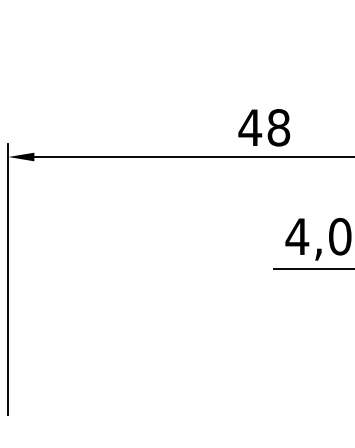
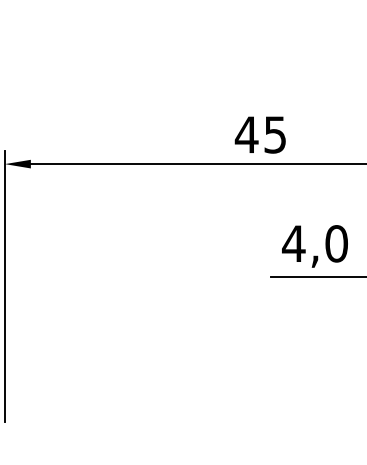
text: (278, 127) -> (275, 134), 48 -> 45

